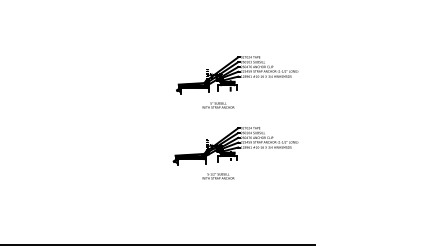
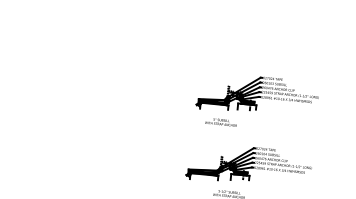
text: (218, 105) -> (221, 122), moved

